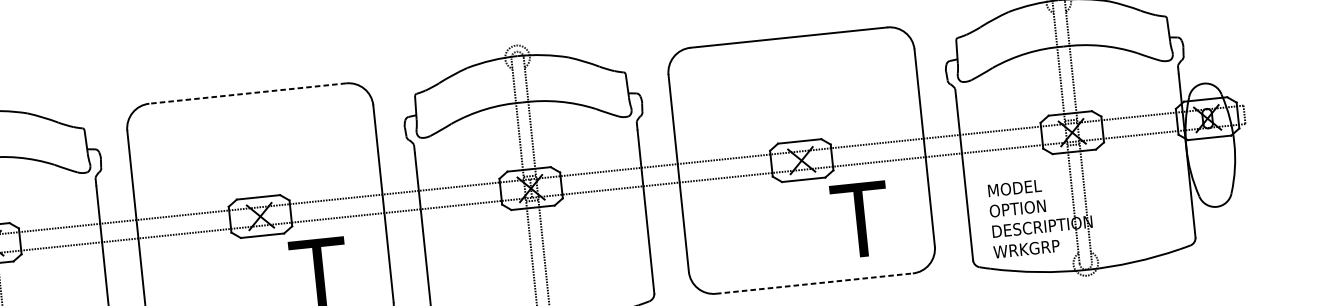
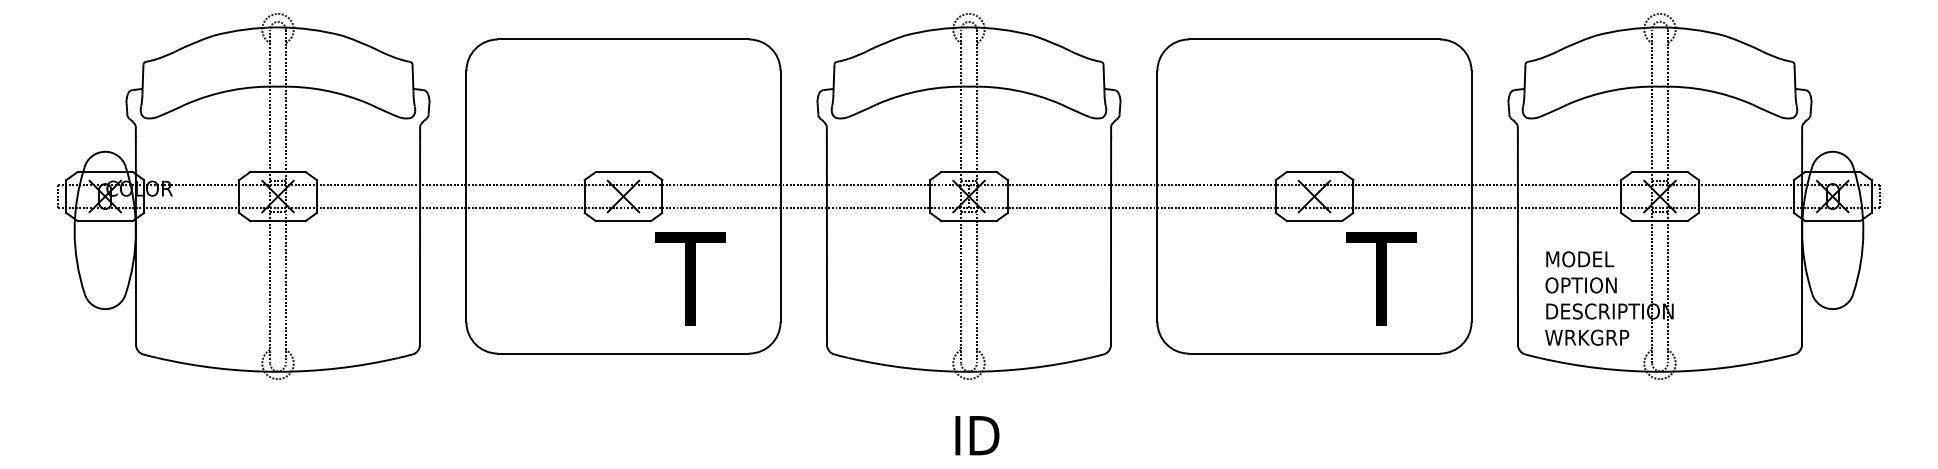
line: (247, 93) -> (623, 39), dashed -> solid
line: (814, 283) -> (1314, 353), dashed -> solid

